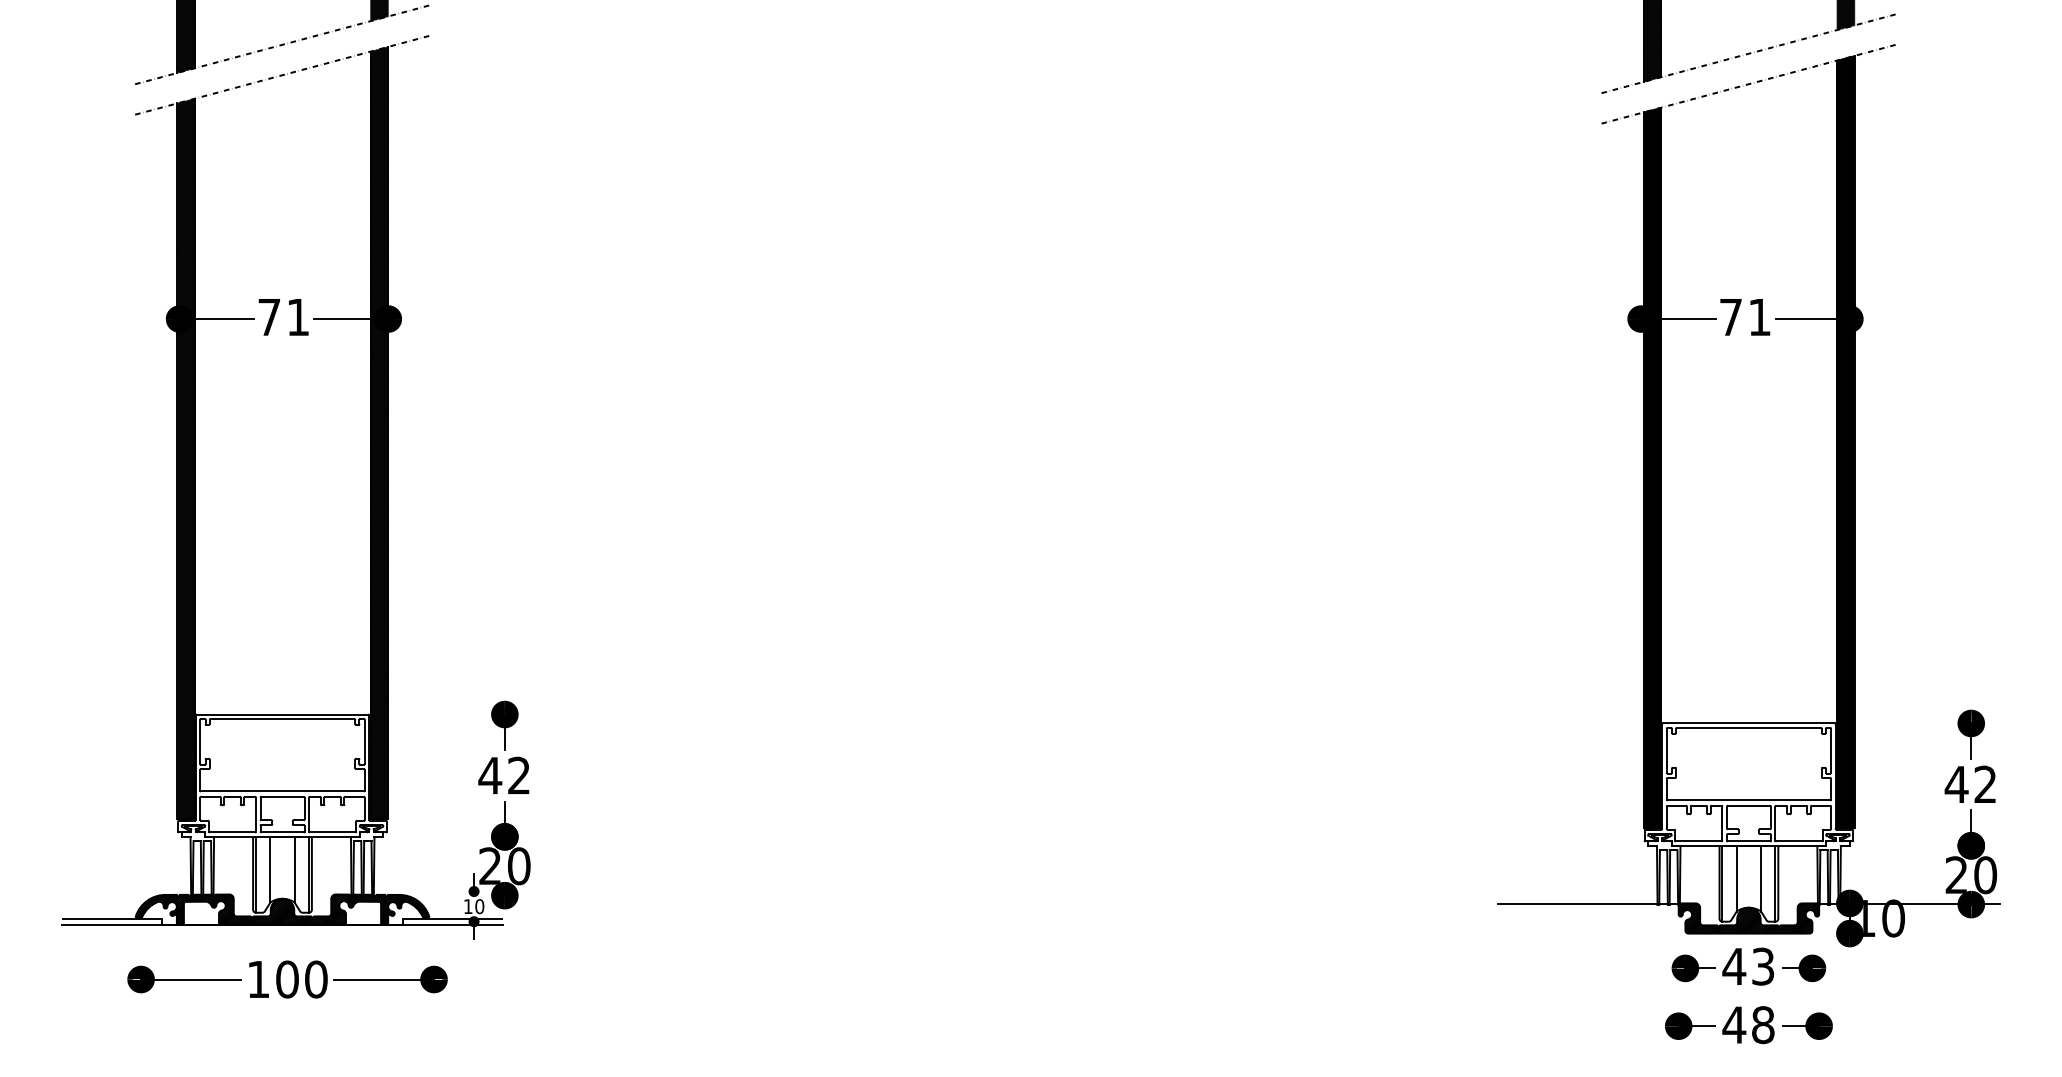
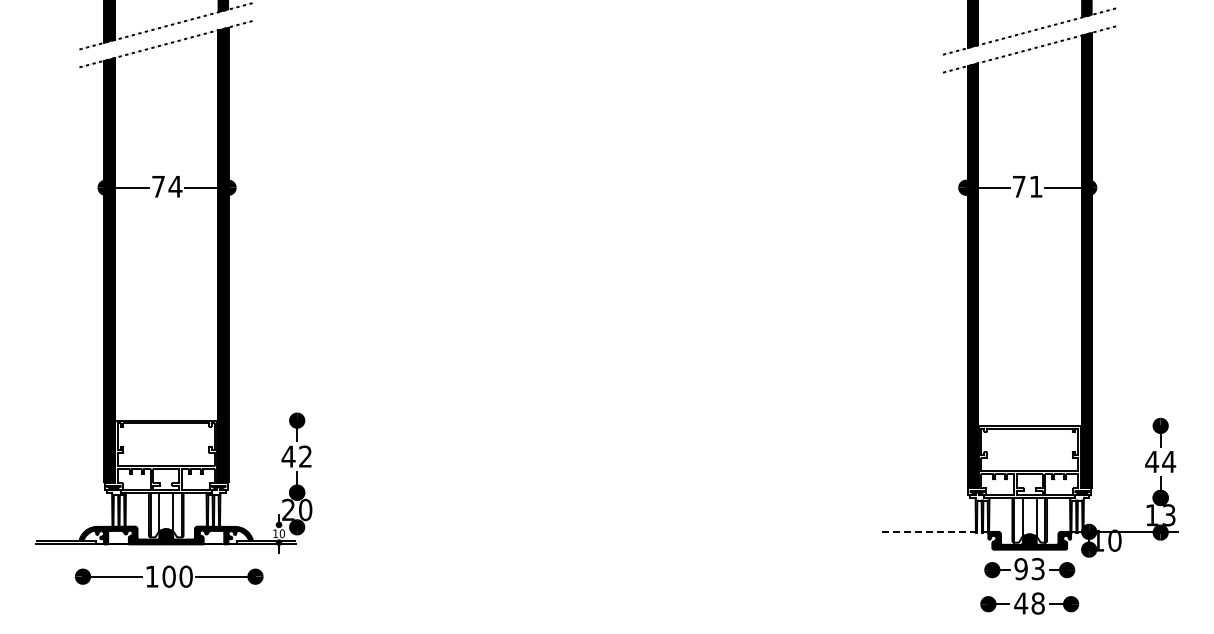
text: (298, 316) -> (175, 186), 71 -> 74
text: (1986, 783) -> (1169, 461), 42 -> 44
text: (1970, 875) -> (1160, 515), 20 -> 13
line: (1587, 904) -> (934, 532), solid -> dashed
text: (1734, 967) -> (1021, 569), 43 -> 93

